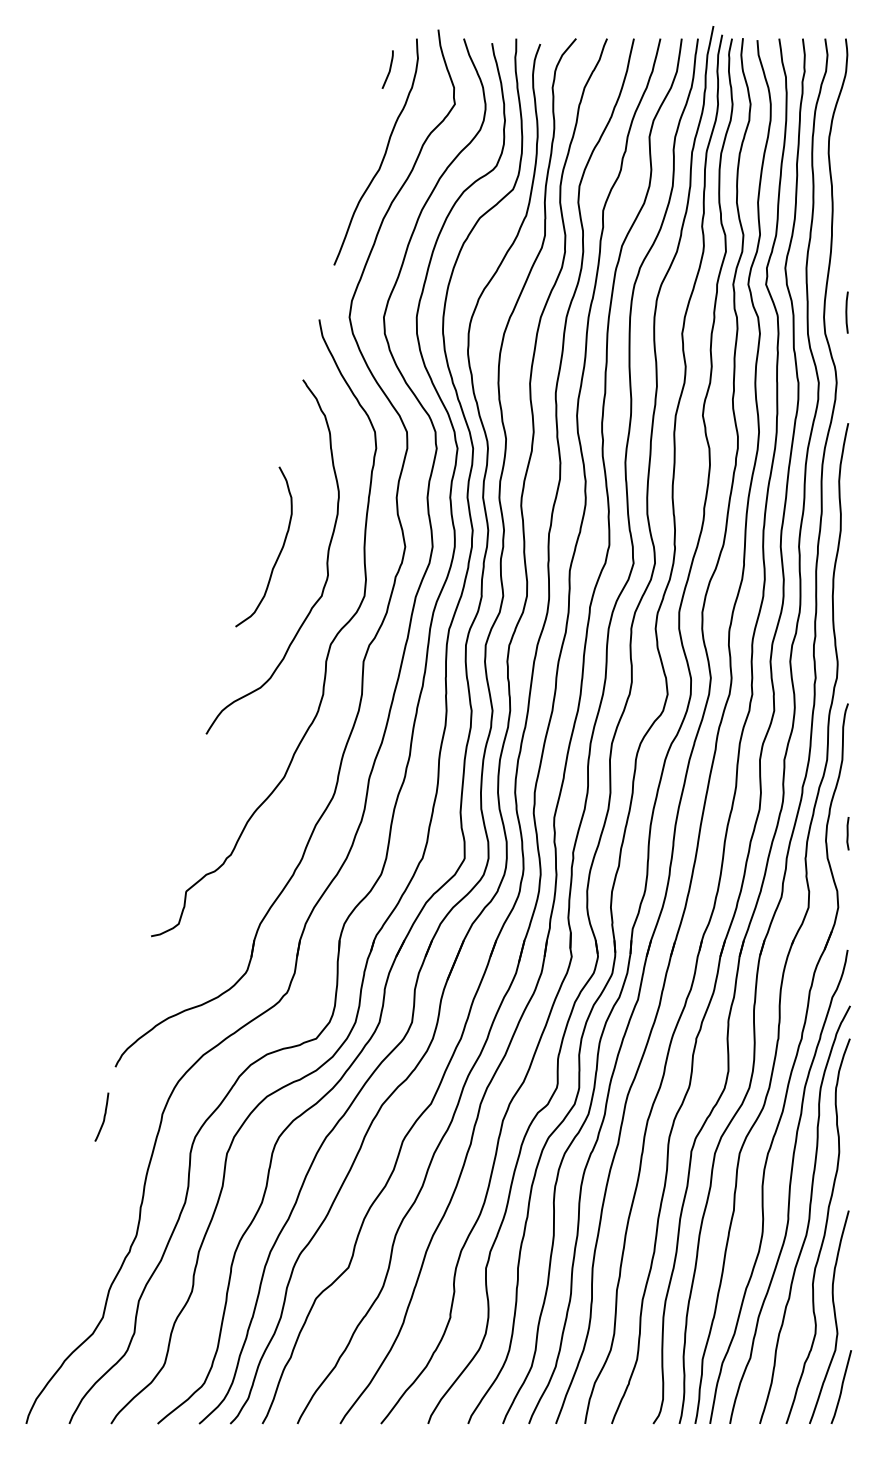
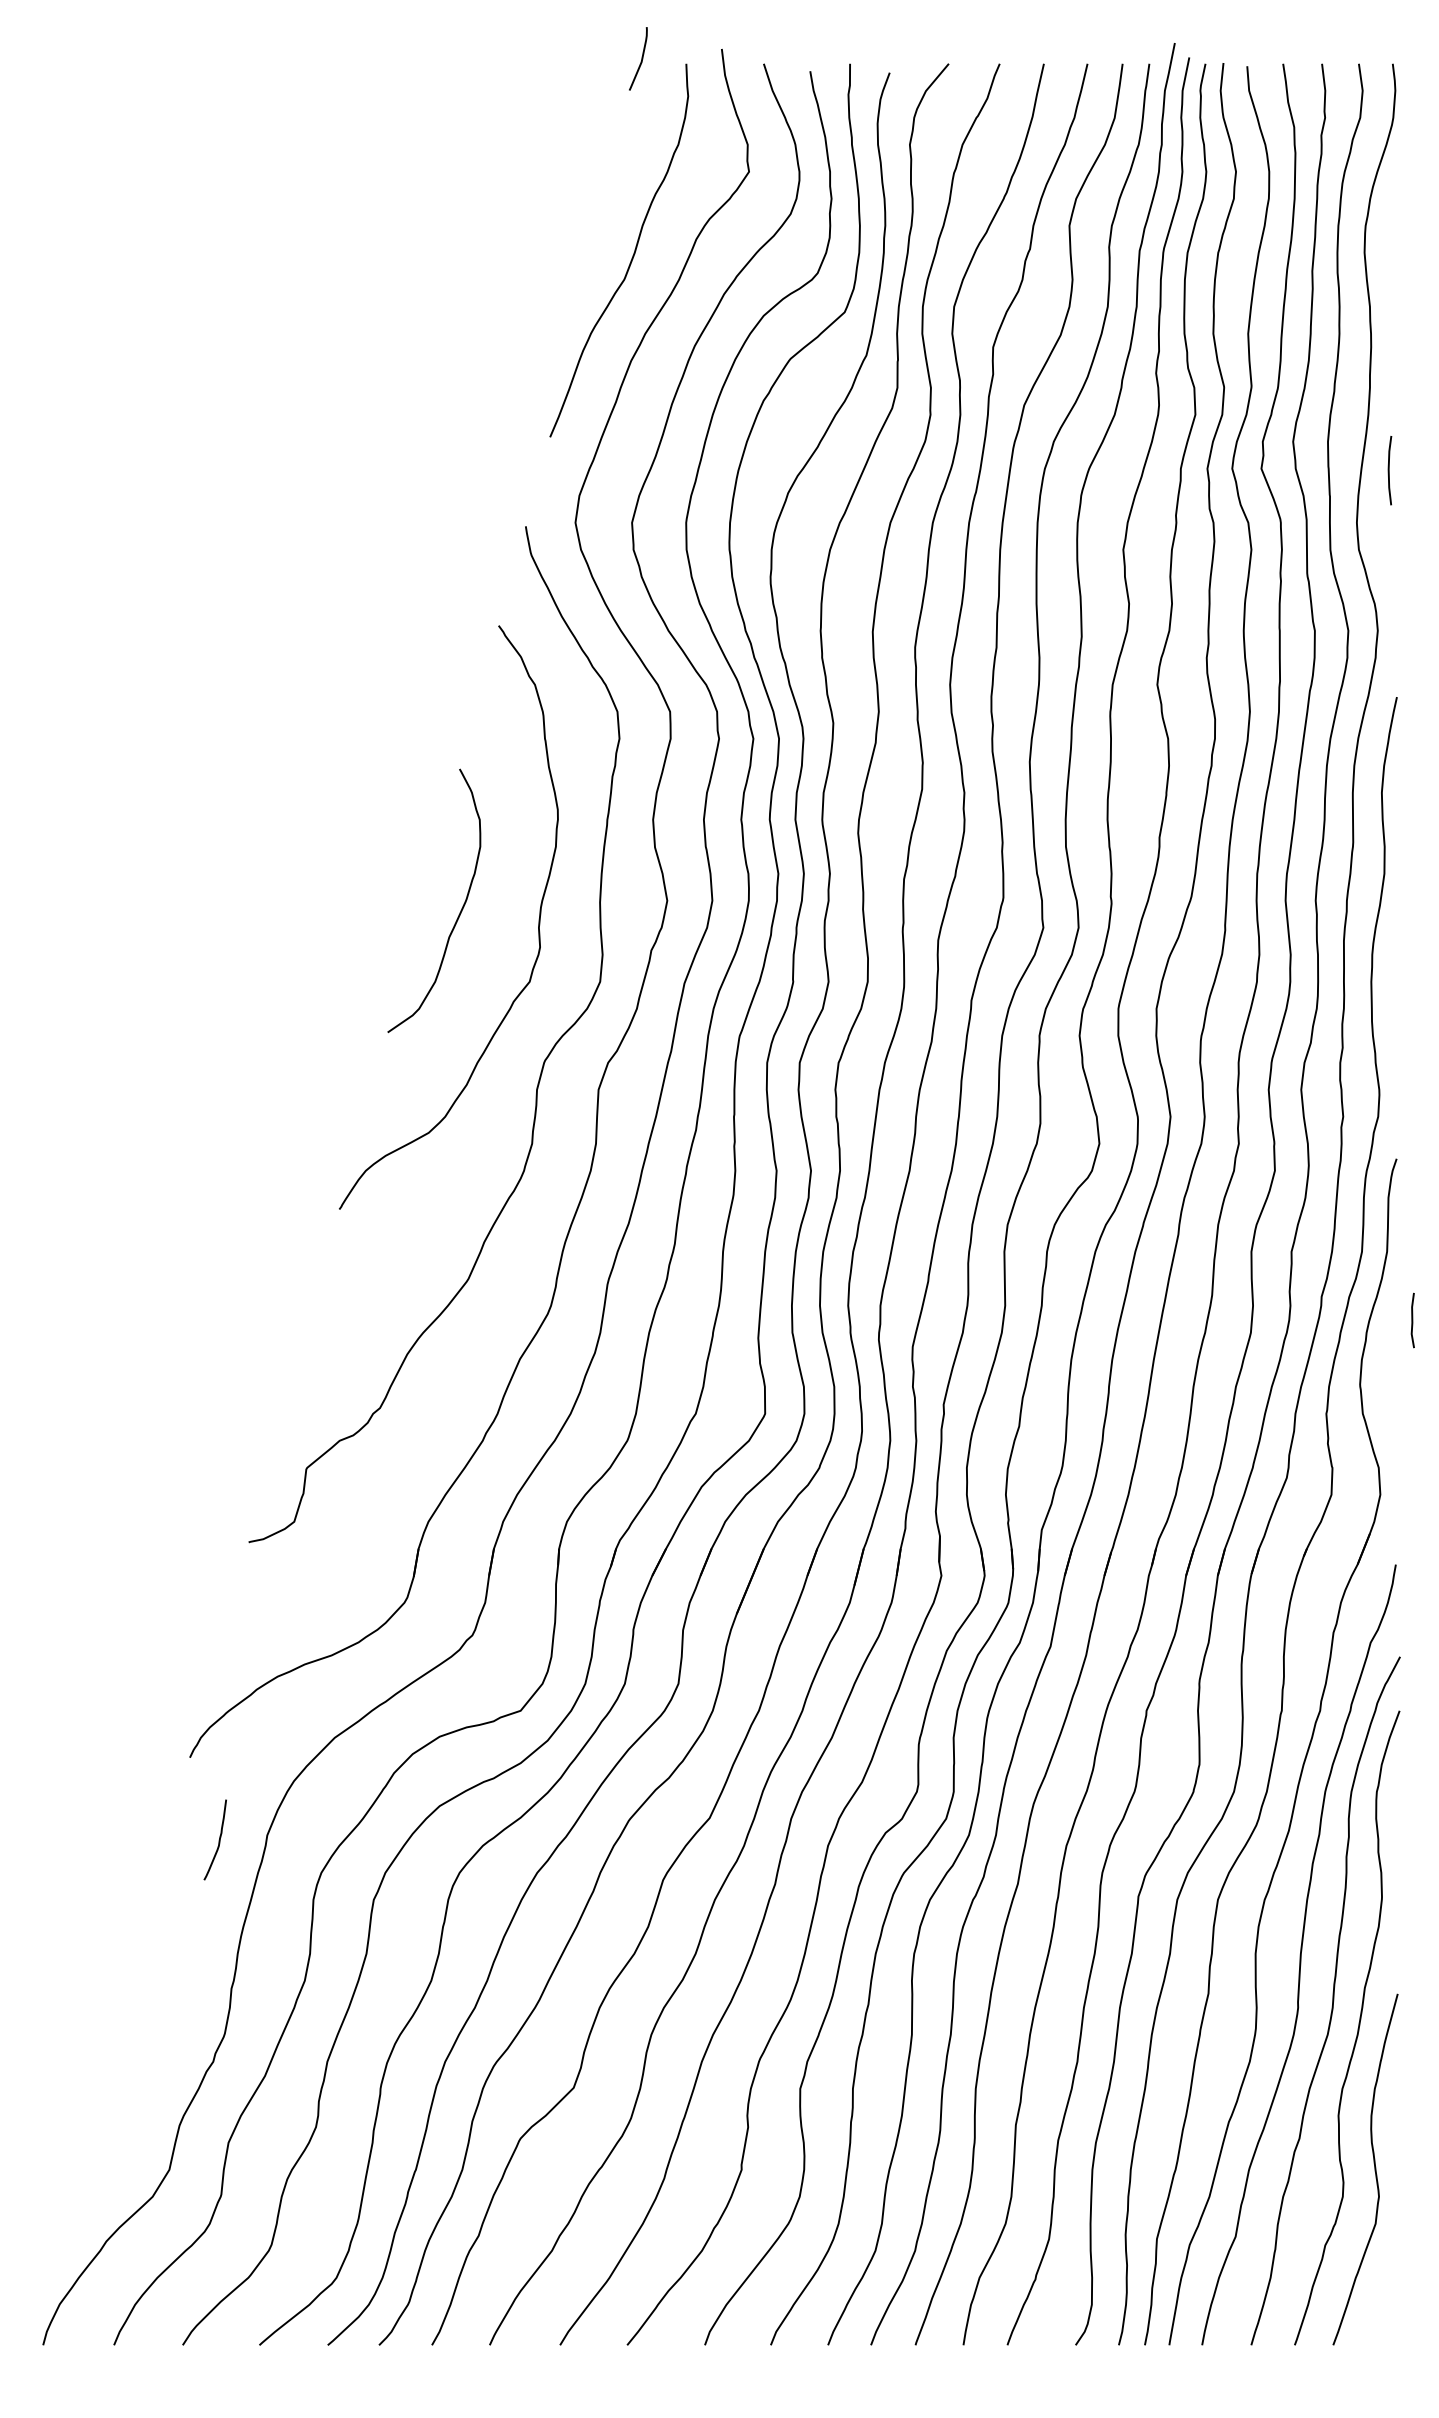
curve: (389, 69) -> (641, 58), moved
line: (846, 312) -> (1388, 470), moved
line: (847, 833) -> (1412, 1320), moved
curve: (103, 1116) -> (218, 1838), moved
curve: (841, 1386) -> (1385, 2283), removed

